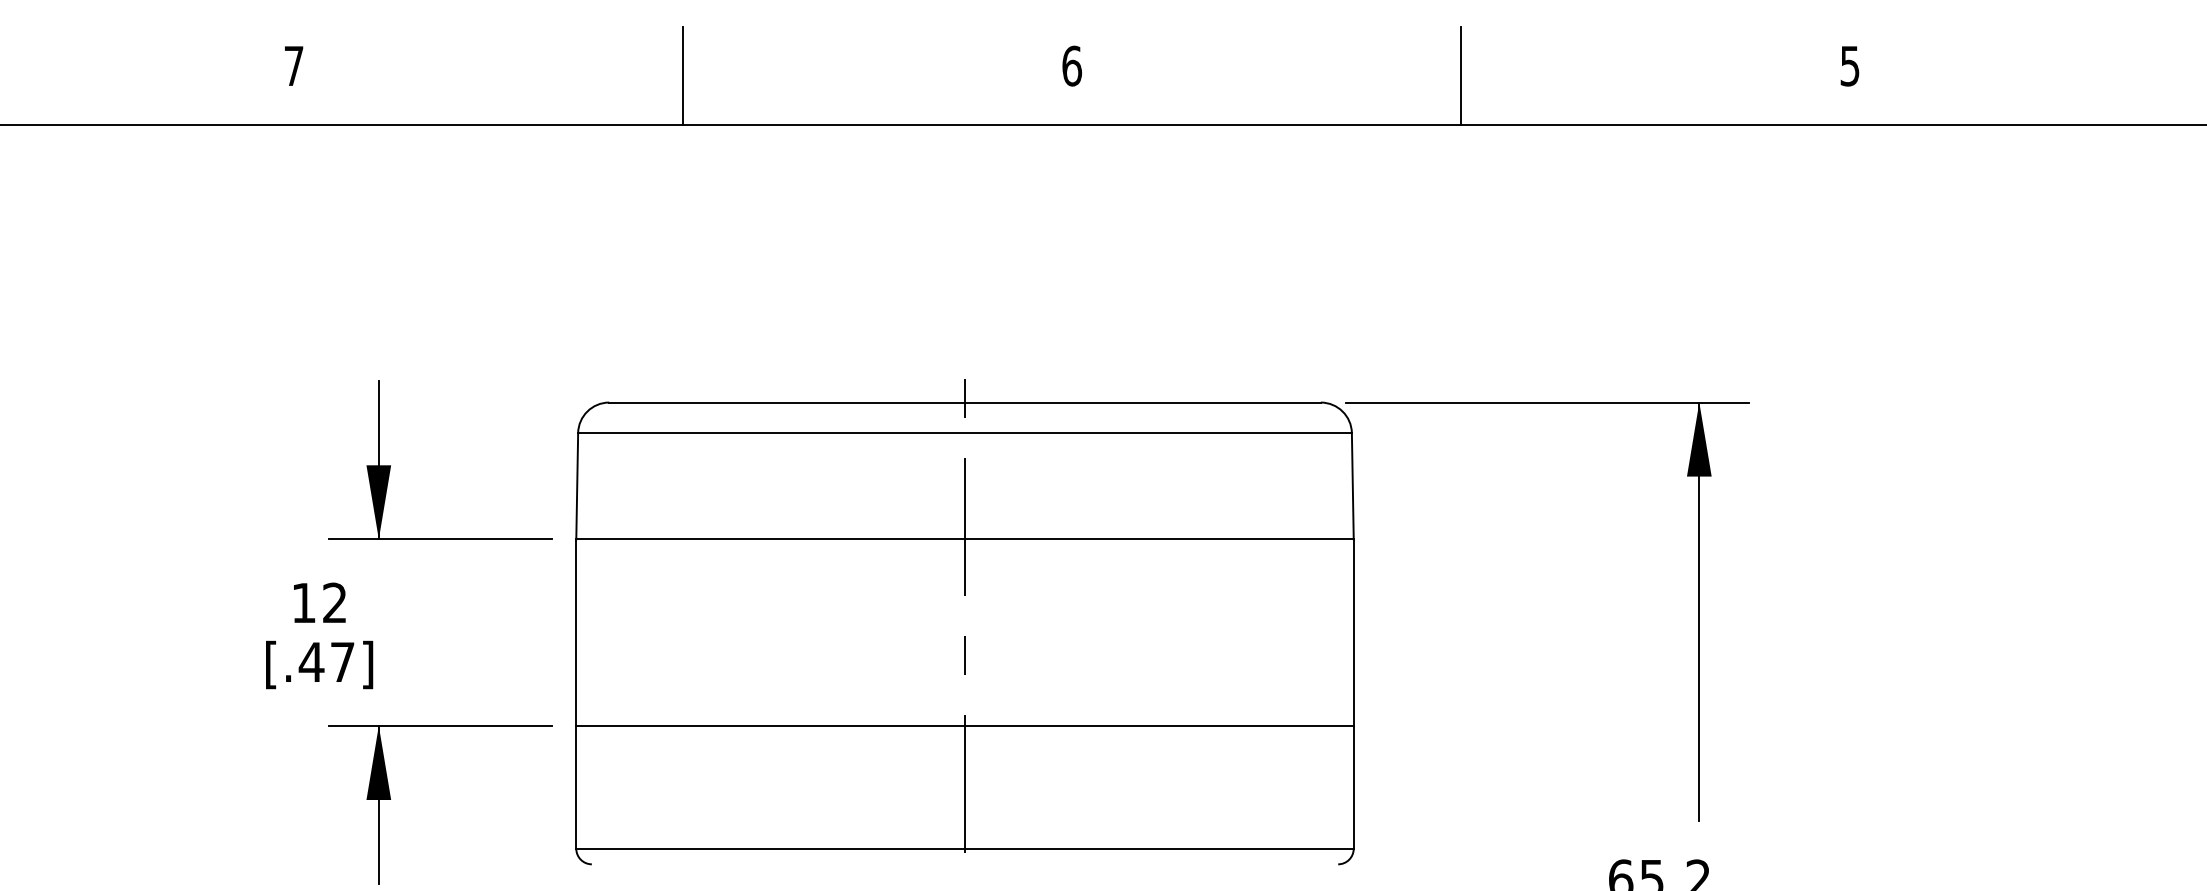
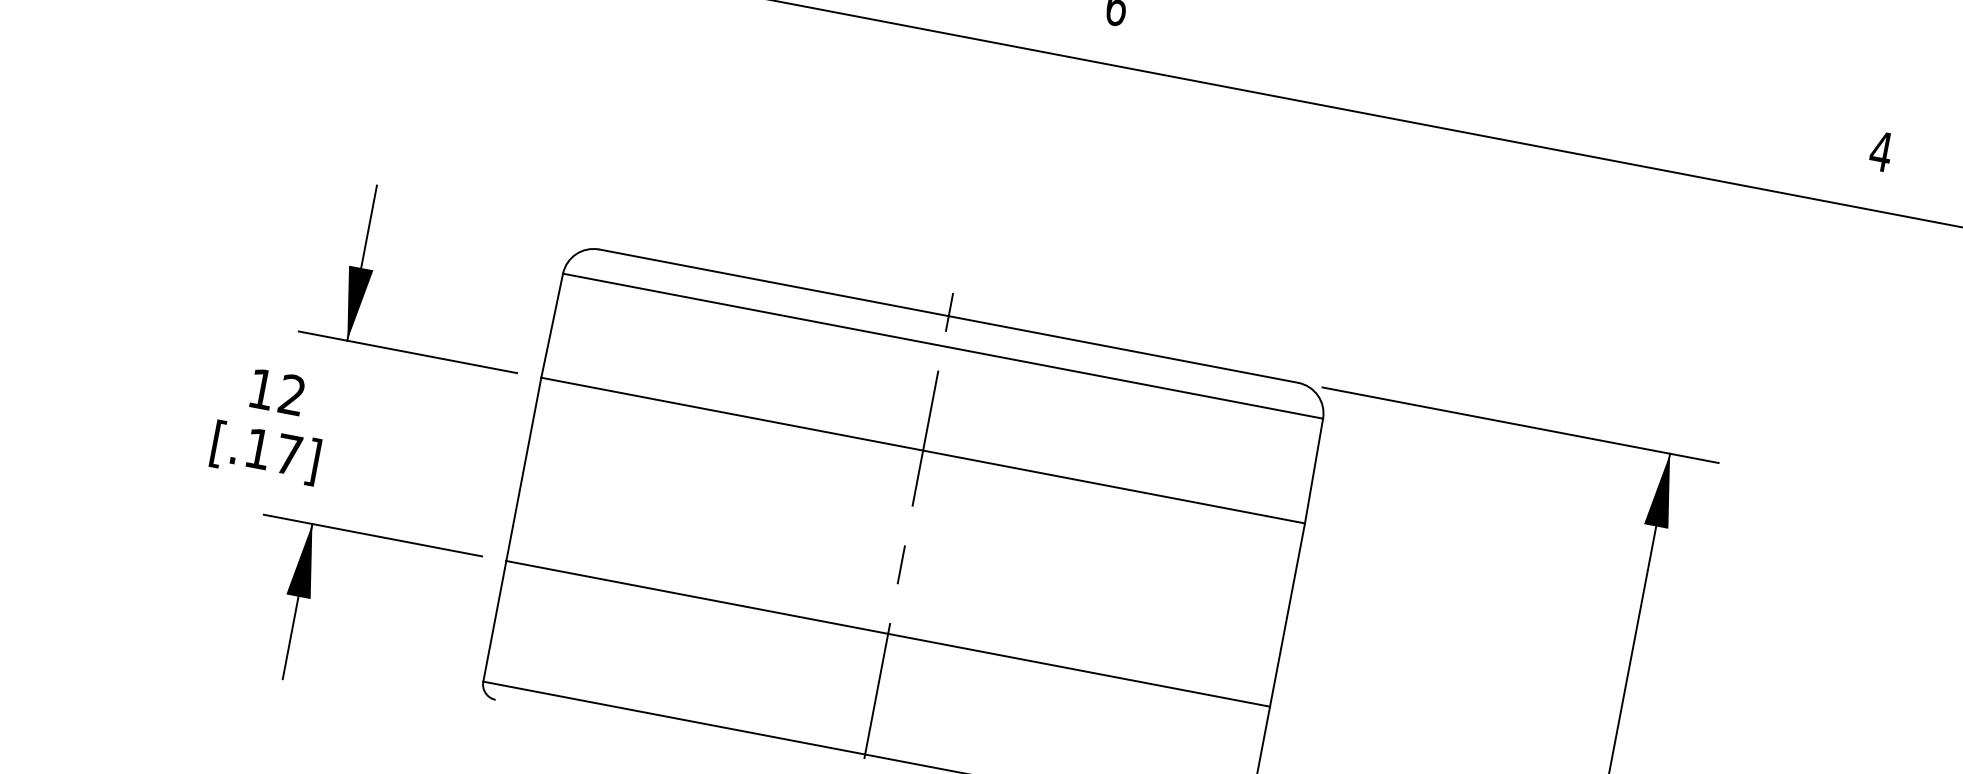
text: (1849, 66) -> (1880, 151), 5 -> 4
line: (1461, 75) -> (1497, 87), removed
text: (311, 661) -> (258, 448), [.47] -> [.17]

